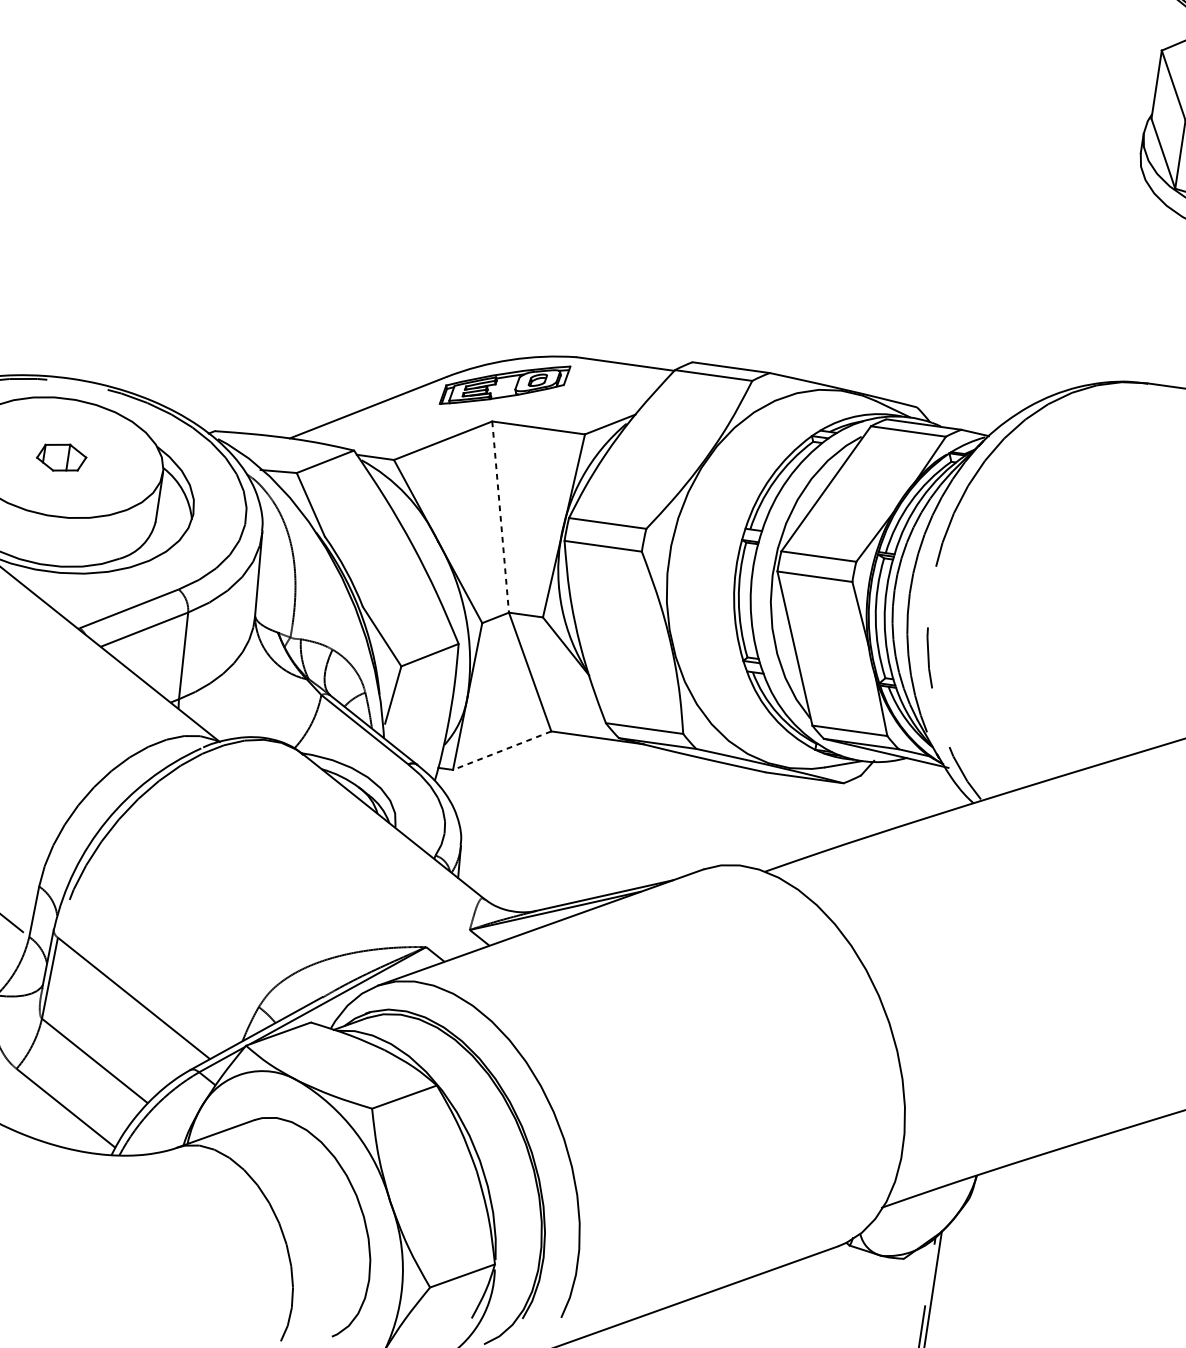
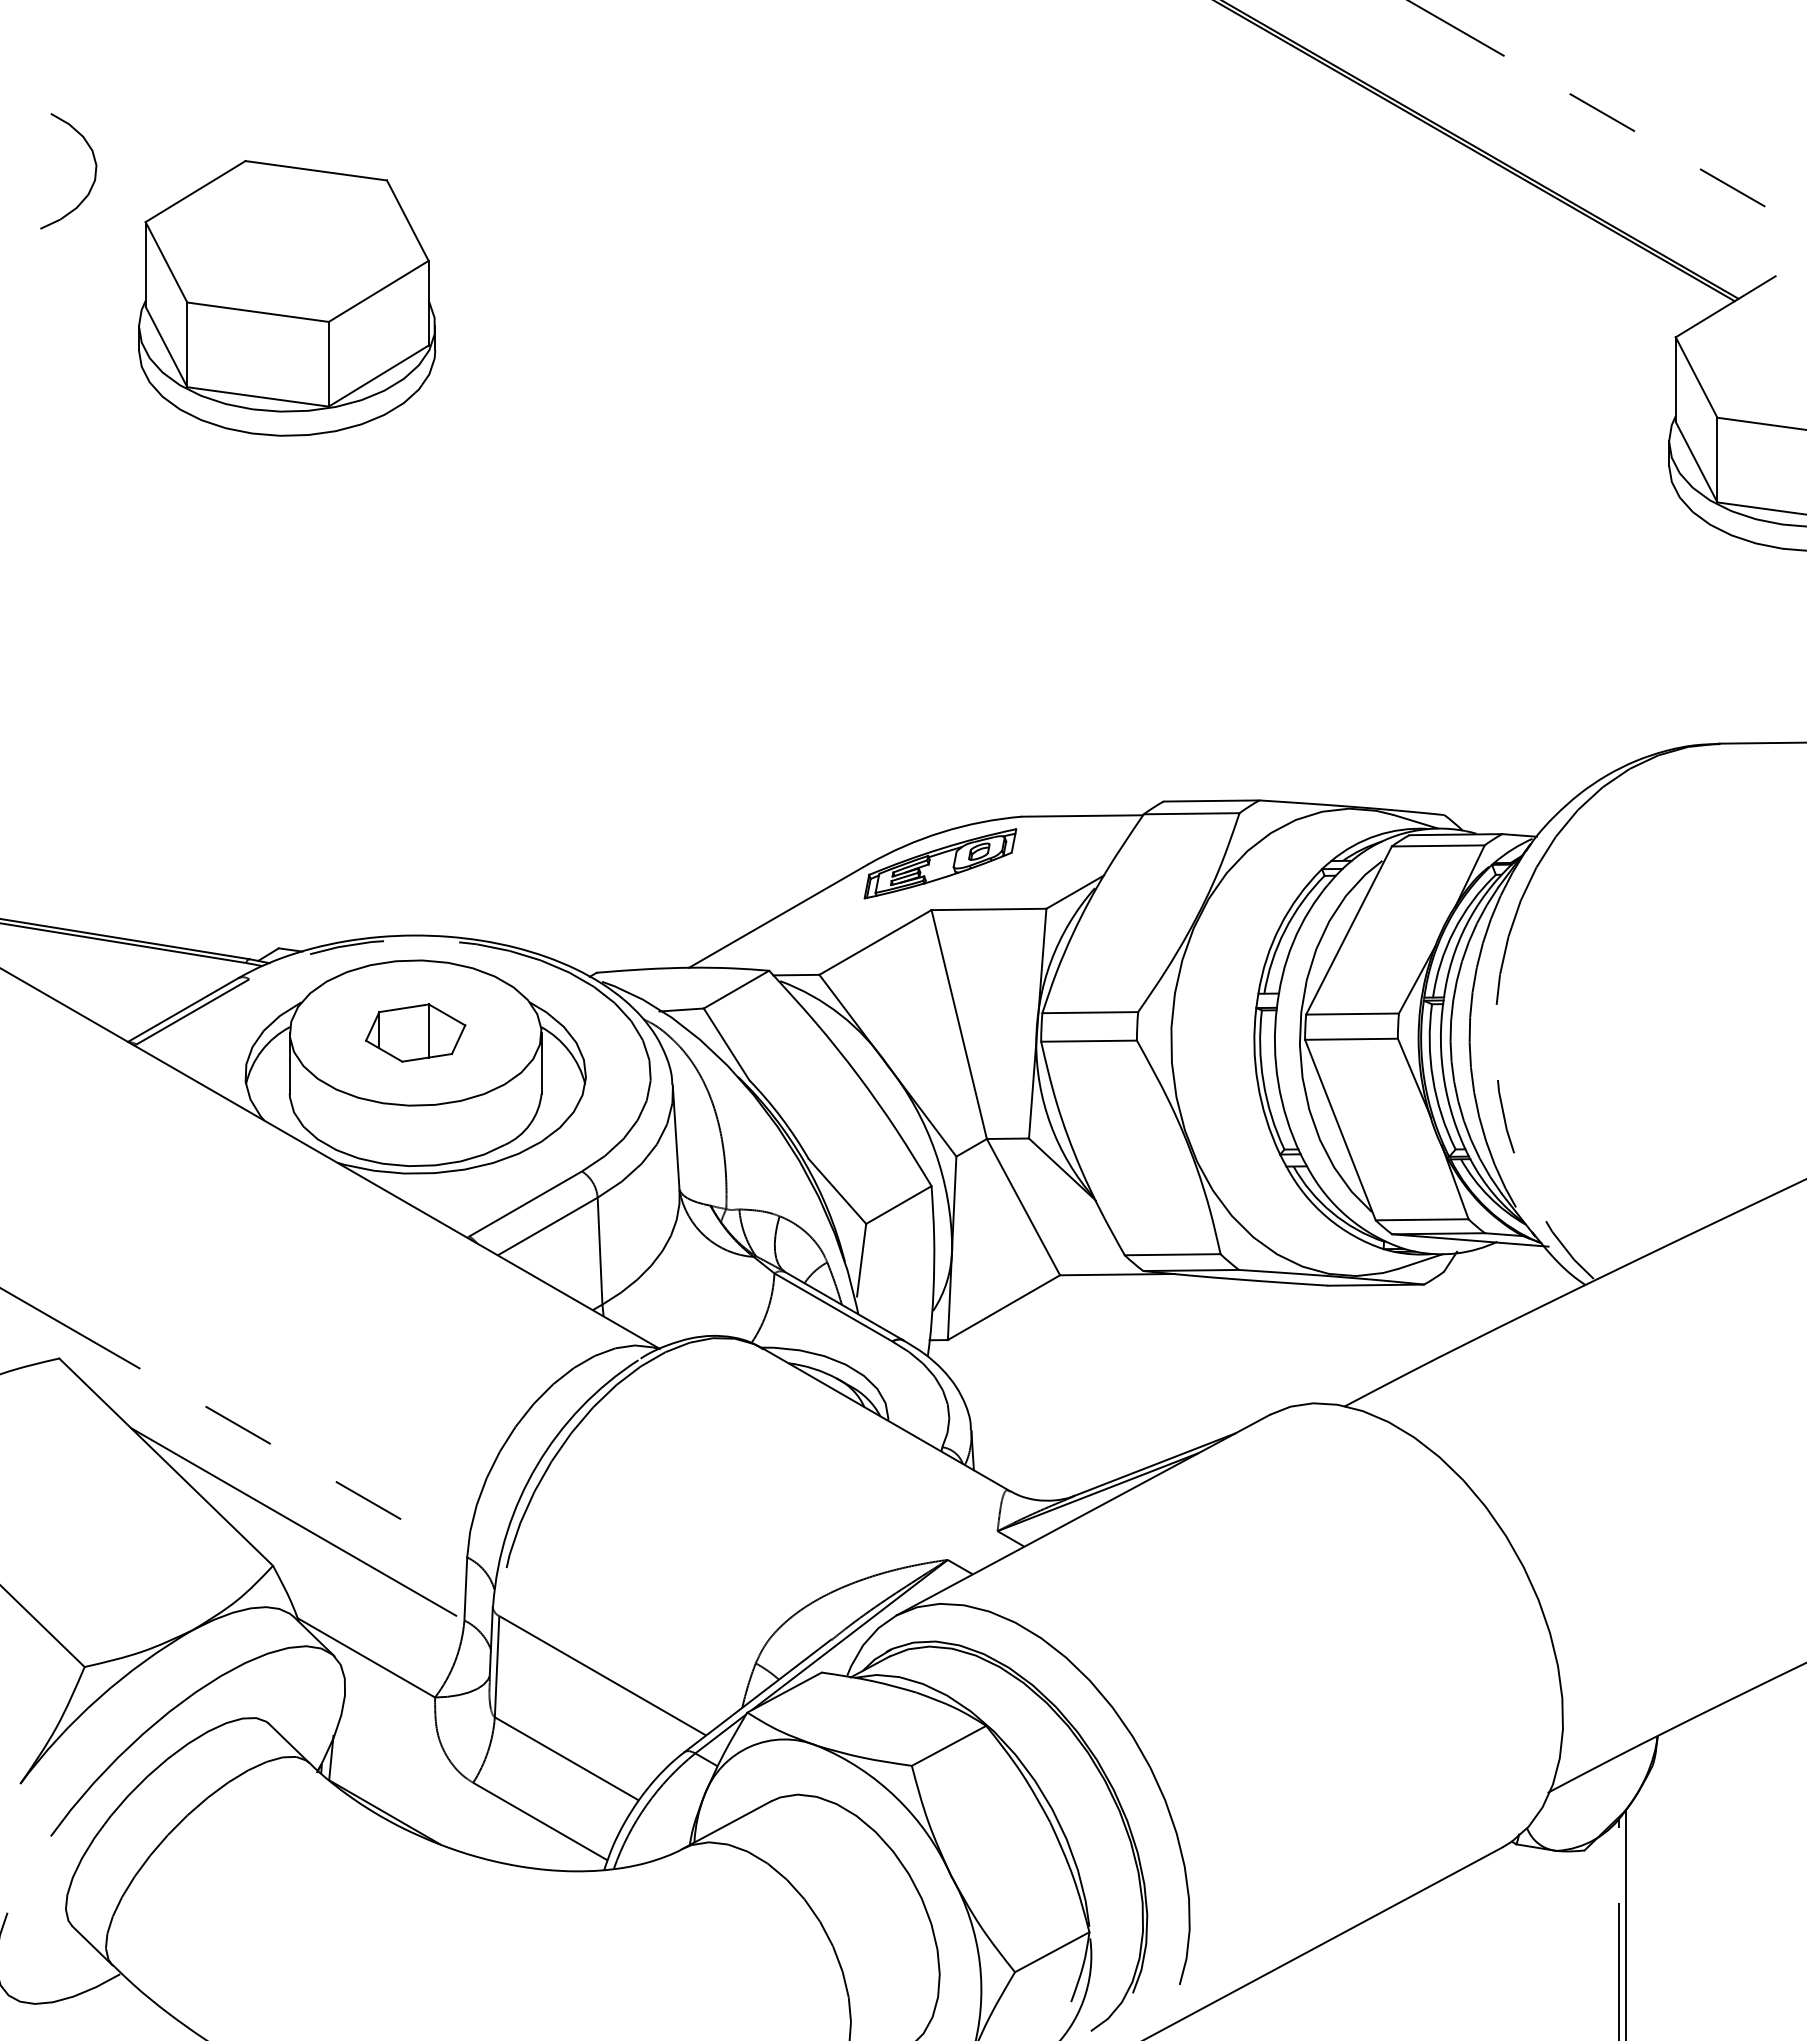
part: (61, 457) -> (415, 1032), size x1.67
line: (500, 517) -> (959, 1024), dashed -> solid
line: (501, 750) -> (1003, 1307), dashed -> solid

